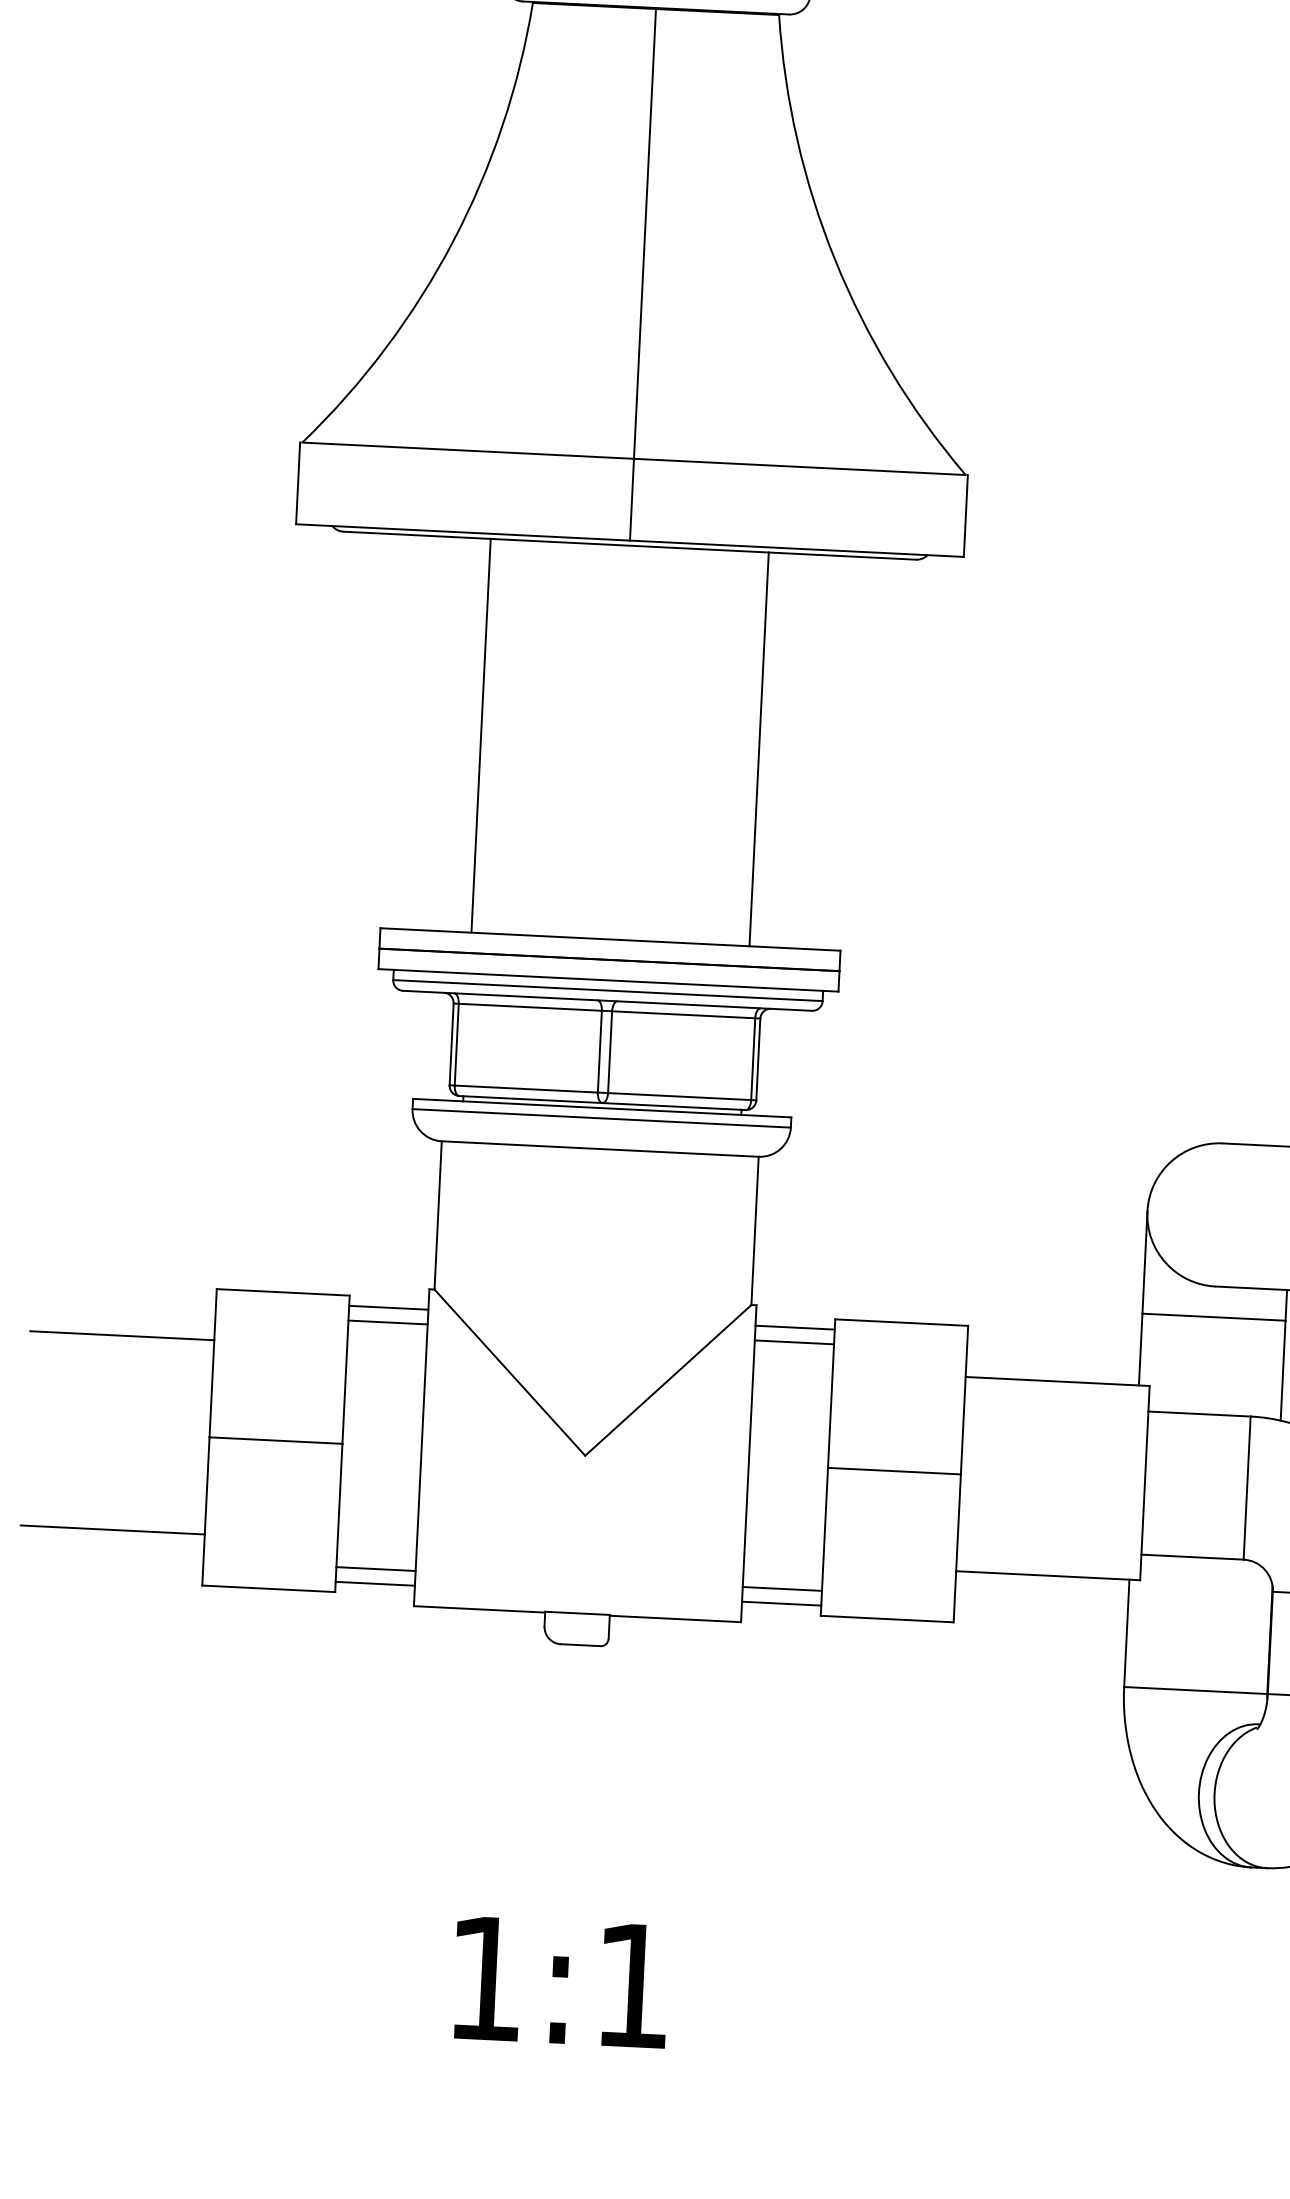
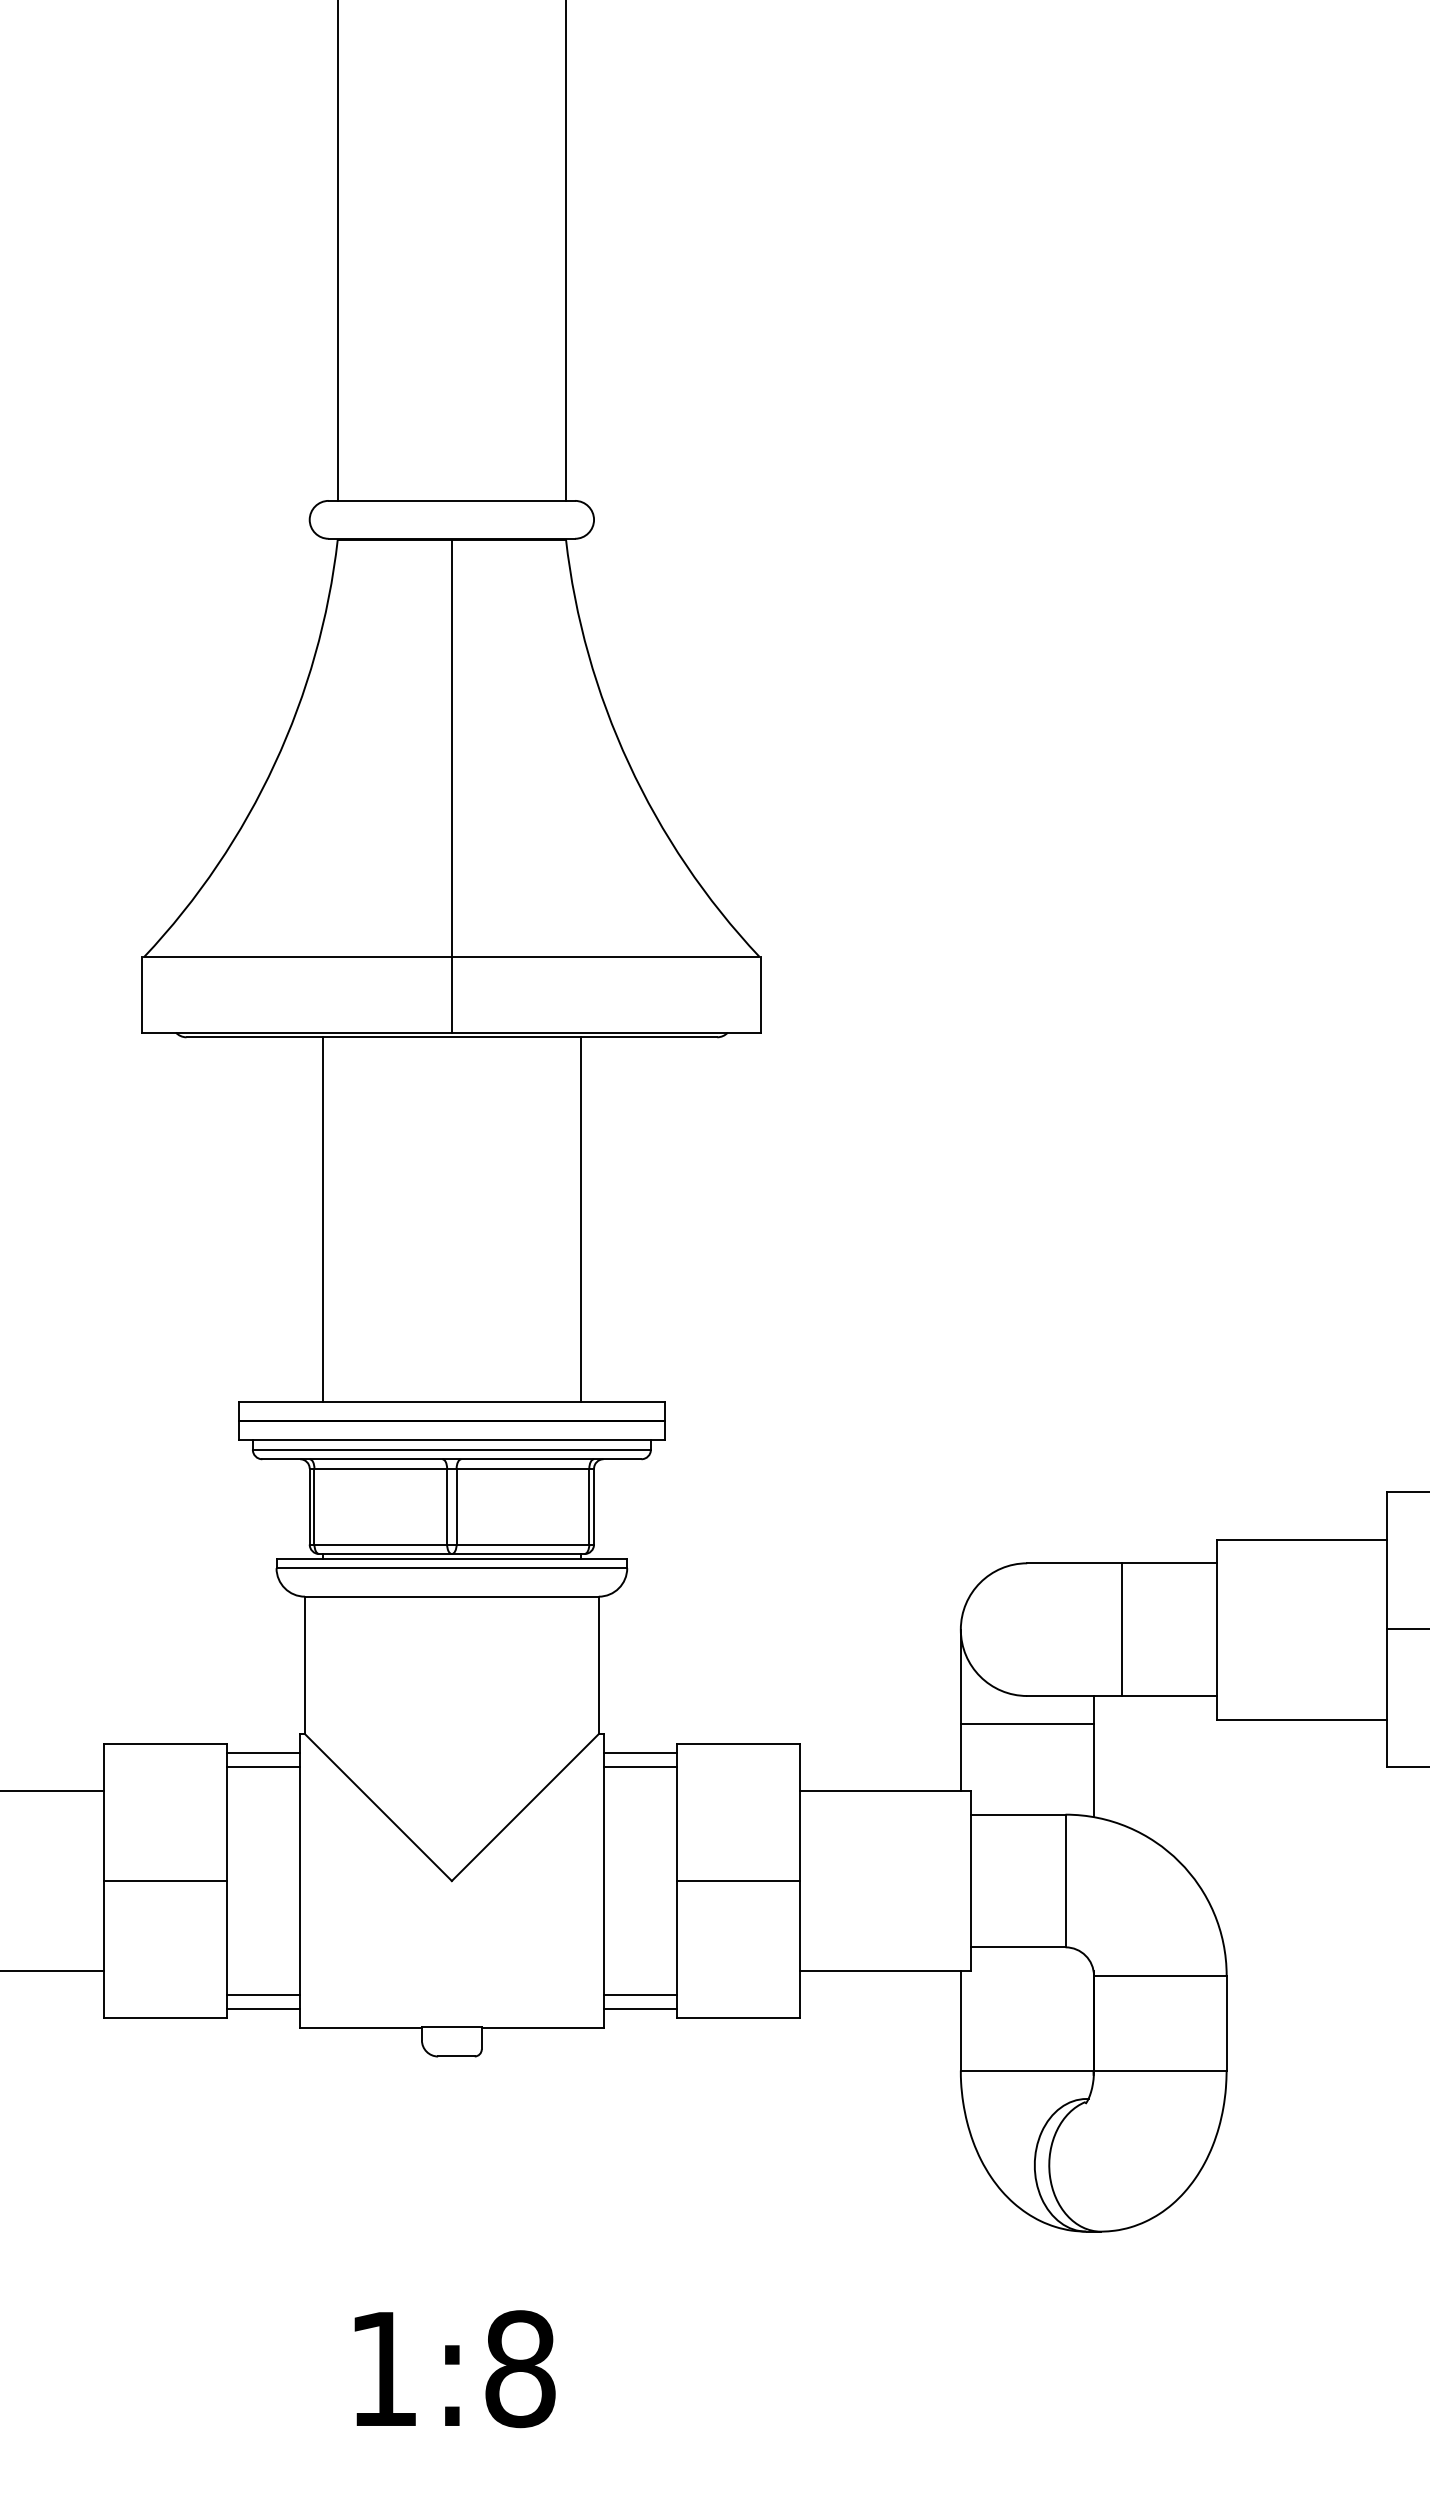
text: (633, 1986) -> (520, 2369), 1:1 -> 1:8

